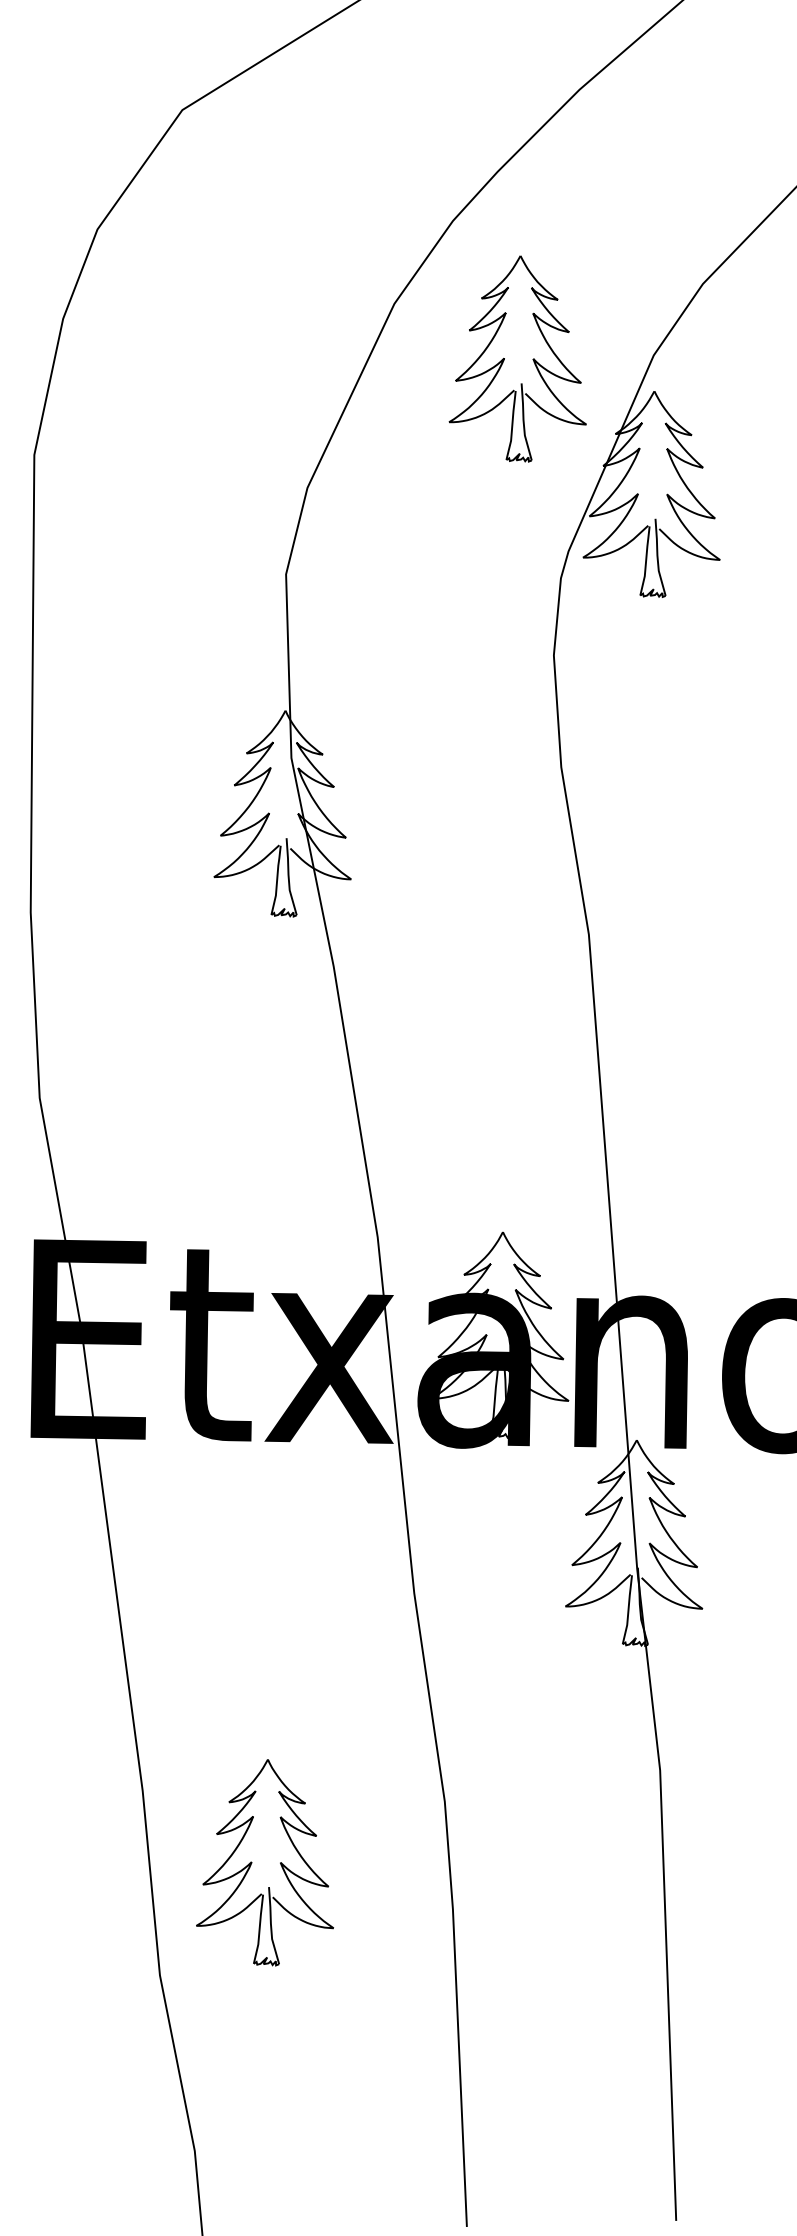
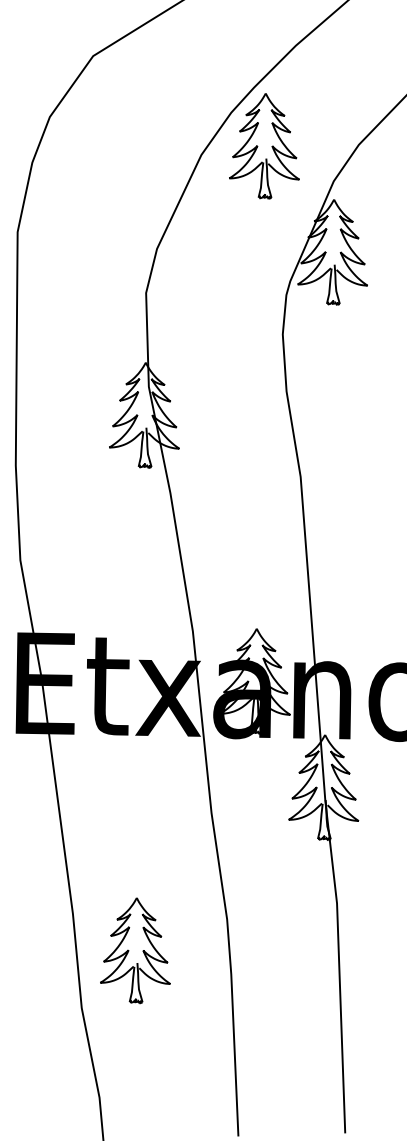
part: (518, 359) -> (264, 146), moved

